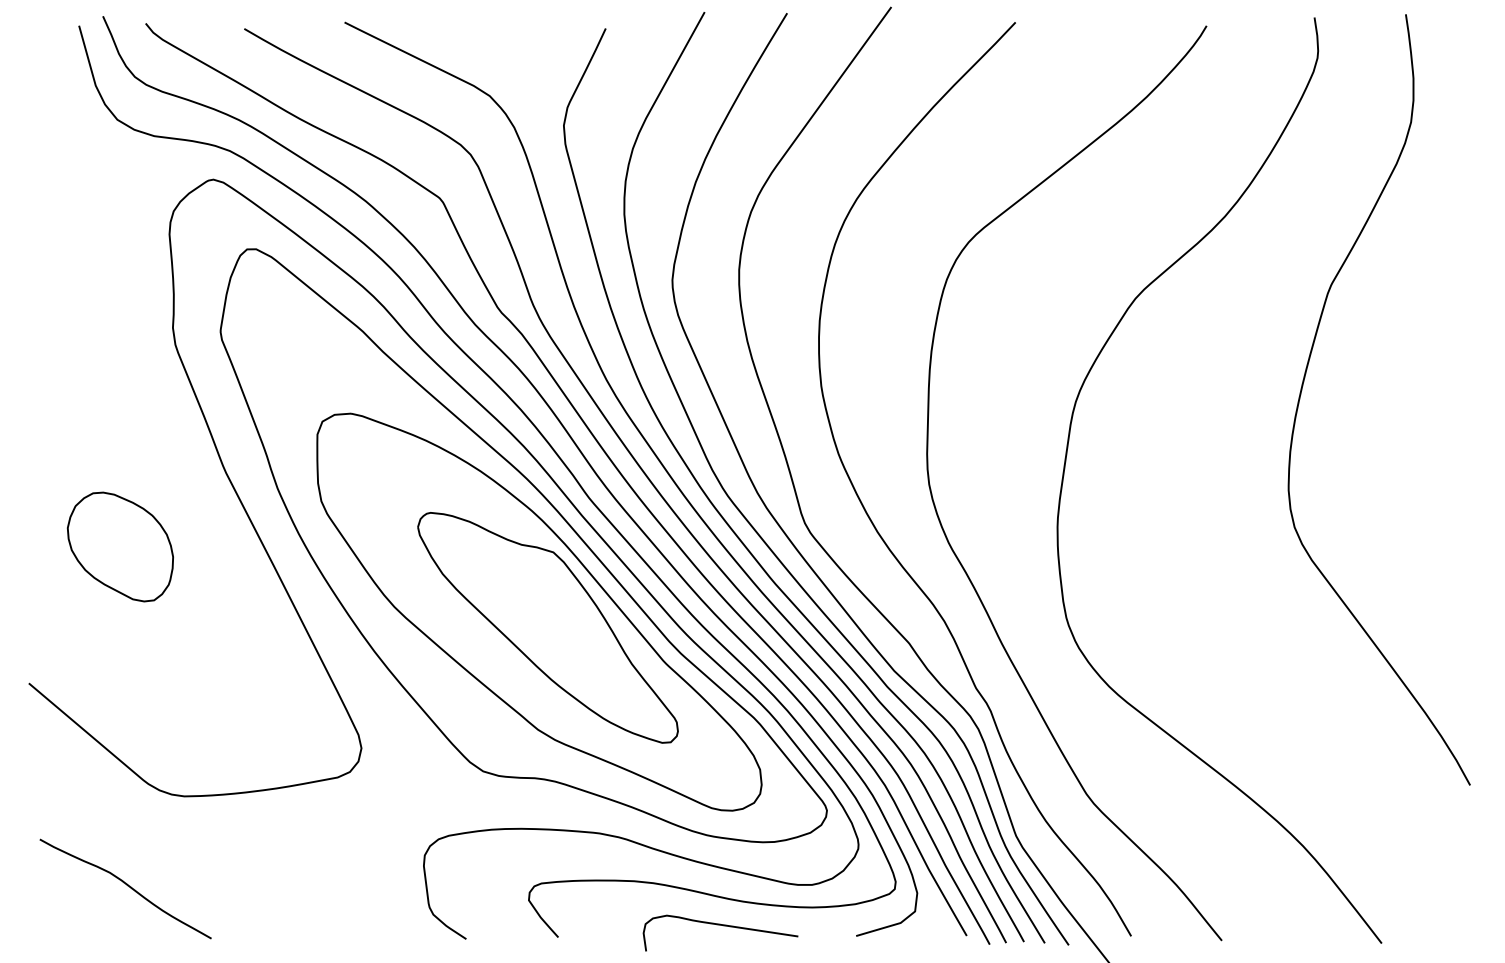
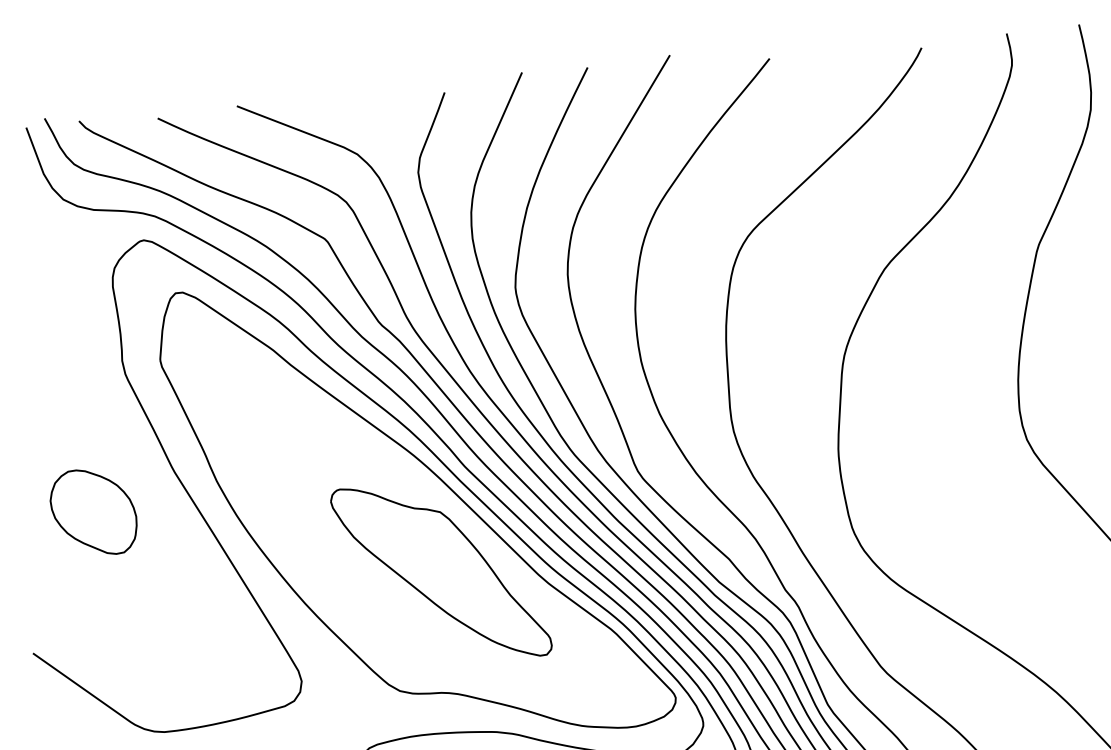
part: (119, 546) -> (92, 512), moved
part: (539, 611) -> (433, 560), removed

